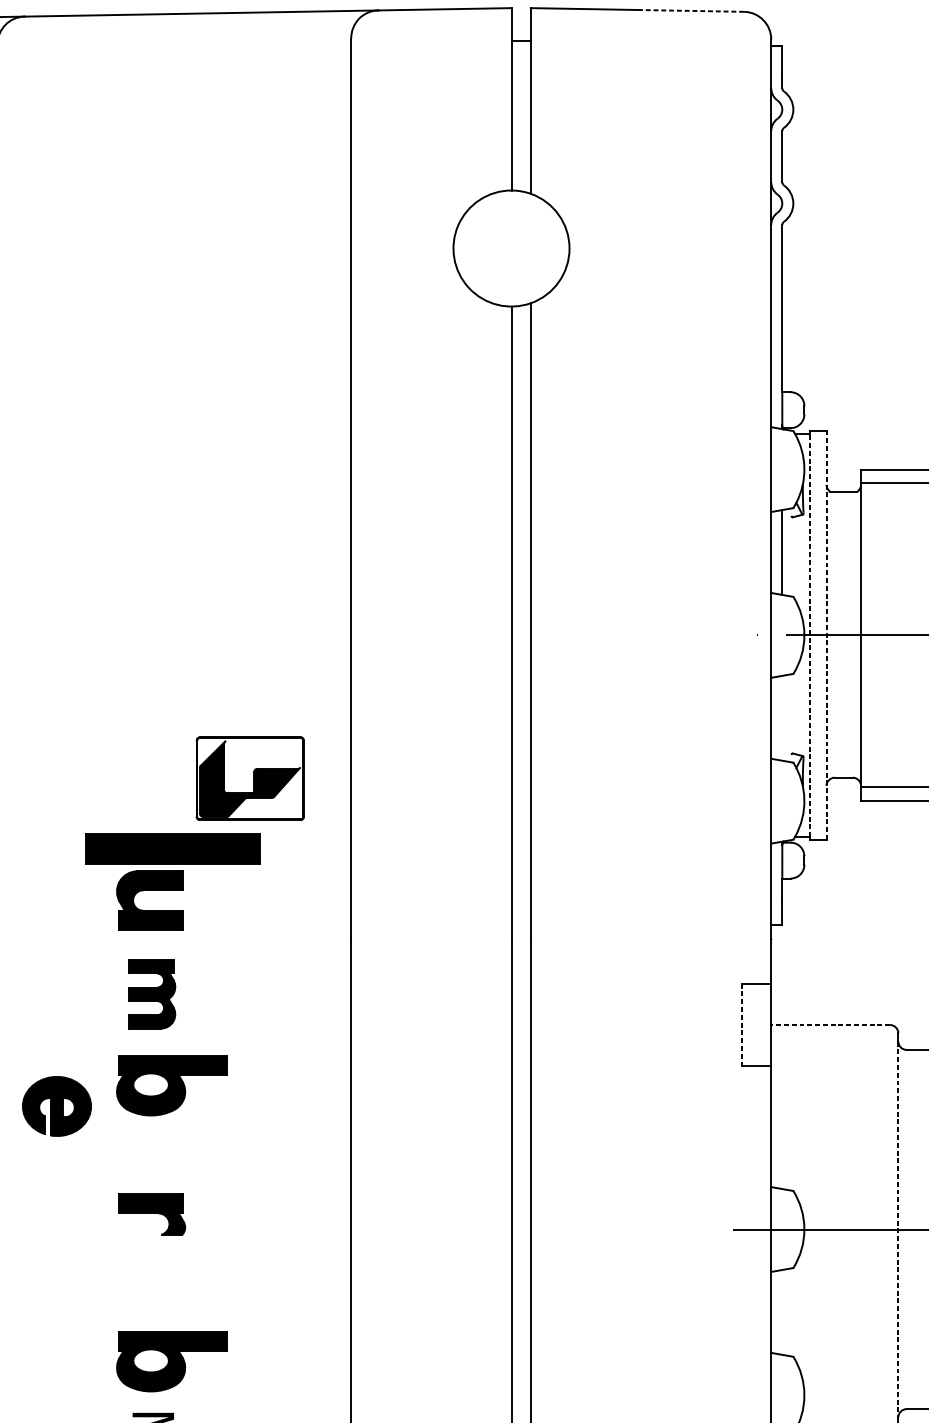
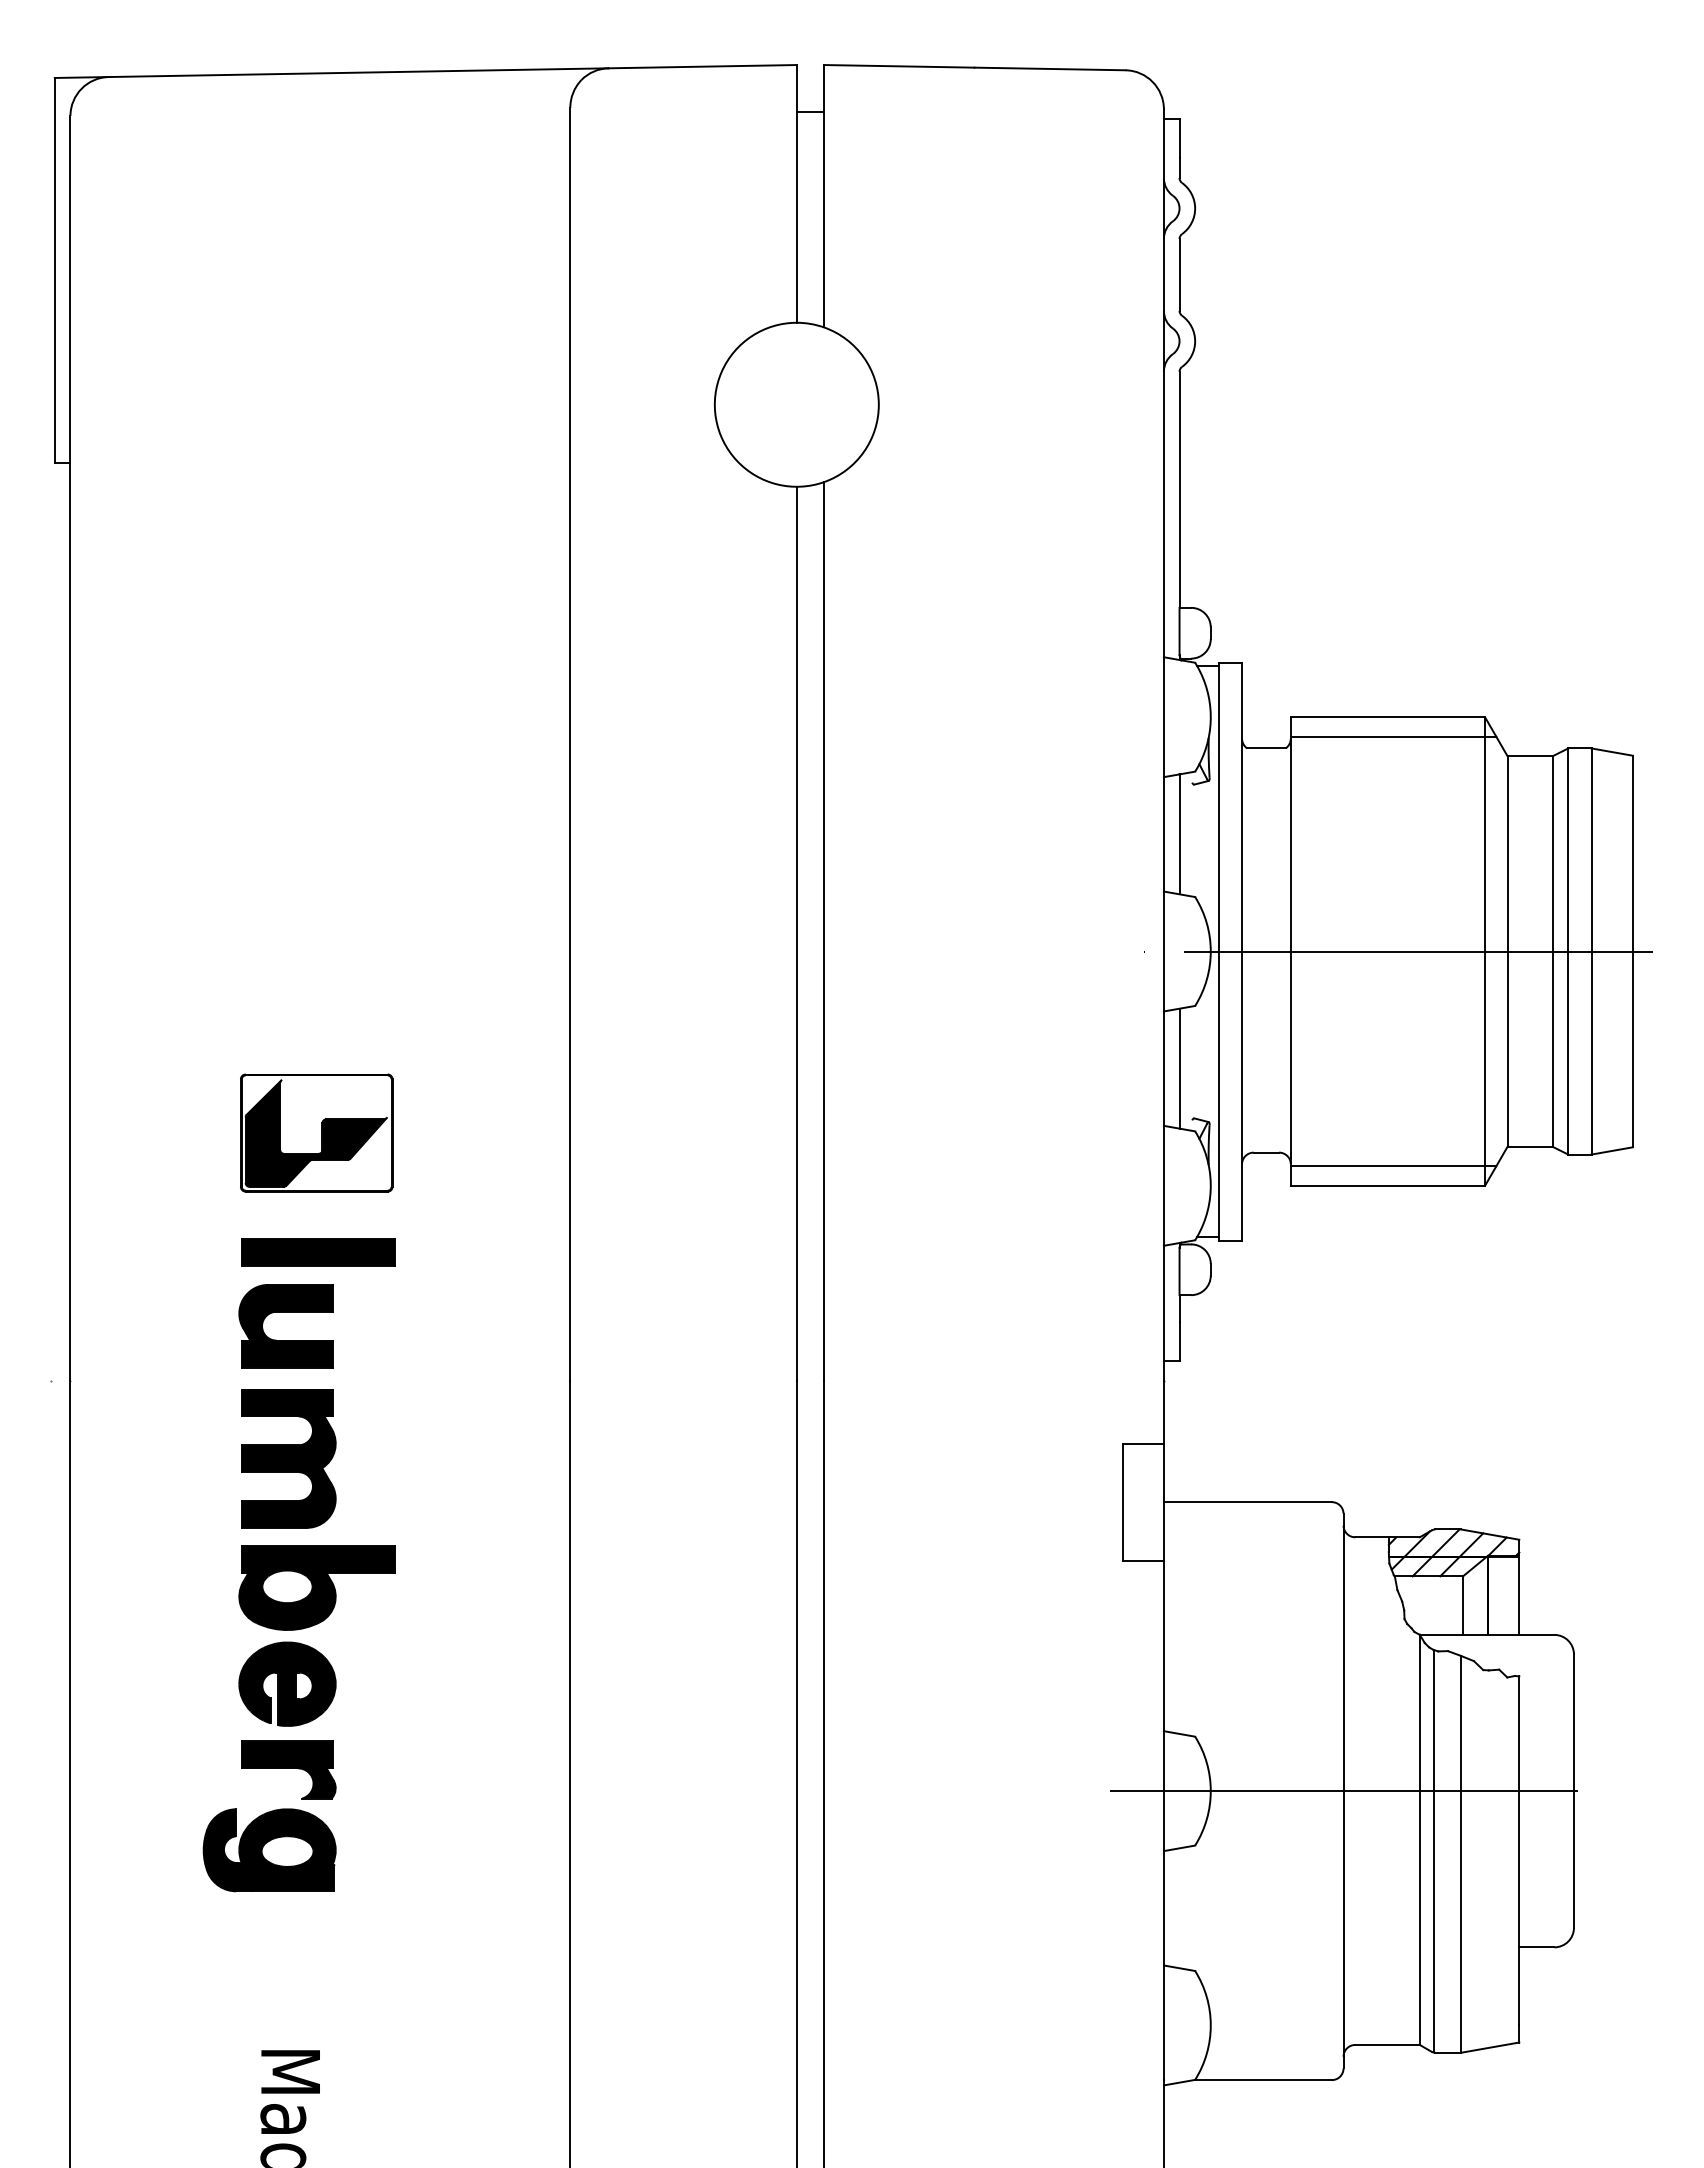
line: (690, 10) -> (1050, 68), dashed -> solid
line: (809, 635) -> (1218, 951), dashed -> solid
line: (826, 635) -> (1242, 951), dashed -> solid
line: (782, 718) -> (1179, 1068), added
part: (250, 778) -> (316, 1132), moved
part: (173, 848) -> (318, 1252), size x0.62
part: (151, 994) -> (288, 1458), size x1.43
line: (741, 1025) -> (1122, 1502), dashed -> solid
line: (830, 1025) -> (1247, 1502), dashed -> solid
part: (56, 1105) -> (287, 1683), moved
line: (898, 1229) -> (1343, 1791), dashed -> solid
part: (138, 1271) -> (269, 1850), added
part: (171, 1361) -> (316, 1977), removed

